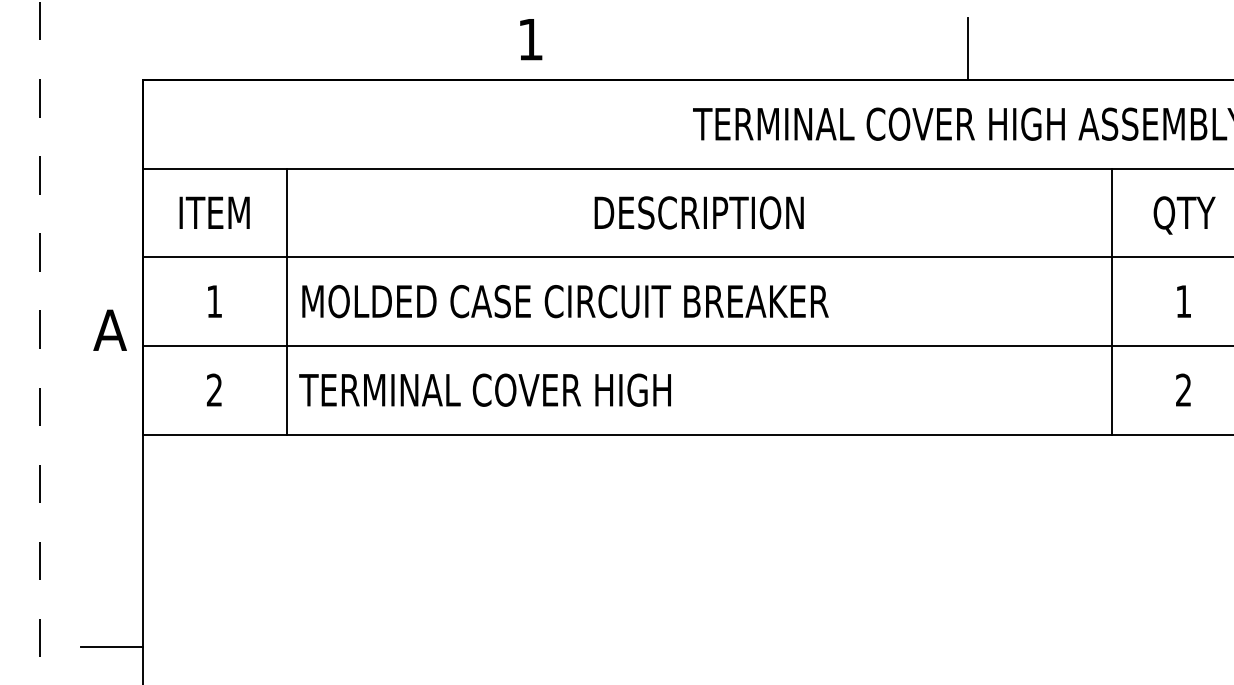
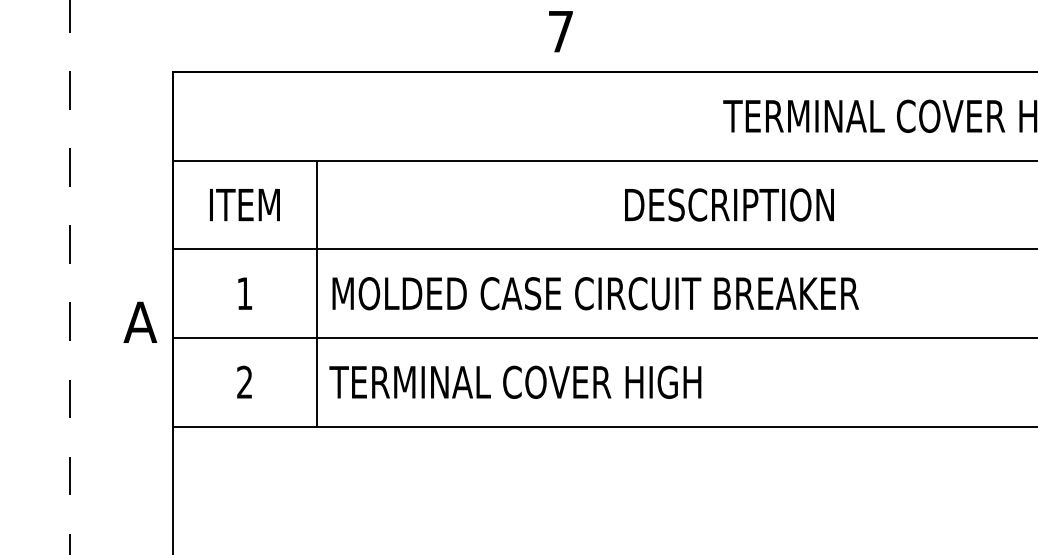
text: (530, 39) -> (560, 31), 1 -> 7
line: (967, 49) -> (997, 41), removed

